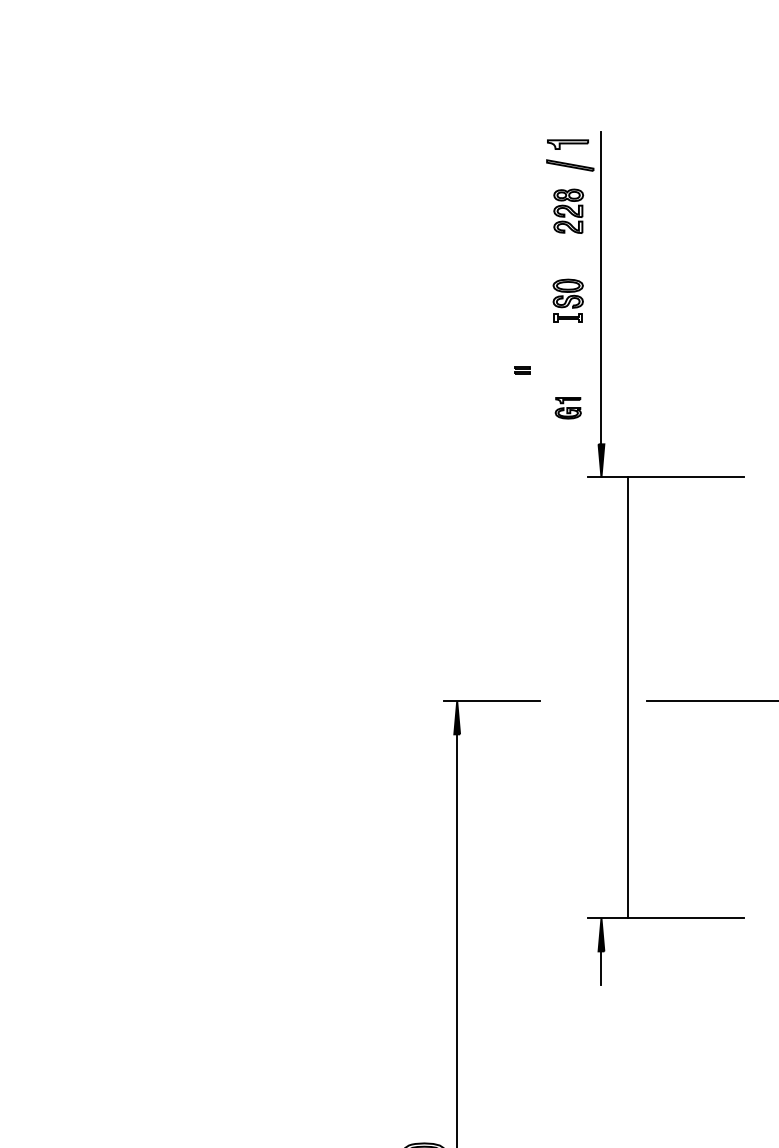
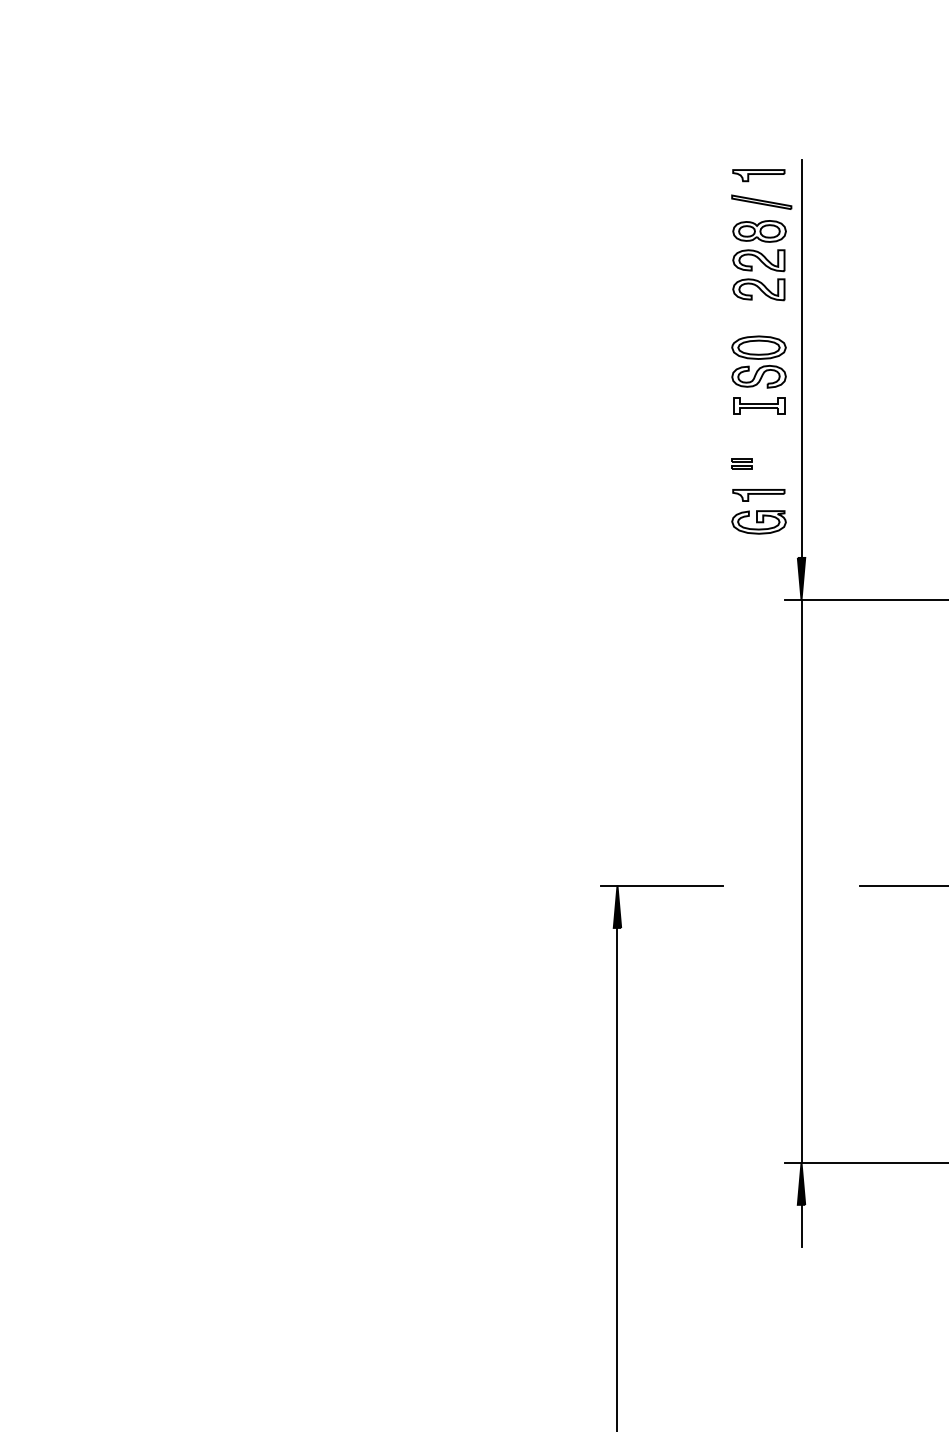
part: (568, 211) -> (759, 260), size x1.43
part: (568, 300) -> (759, 374), size x1.43
part: (522, 370) -> (741, 463), moved
part: (568, 408) -> (759, 512), size x1.67
line: (628, 697) -> (801, 880), moved

